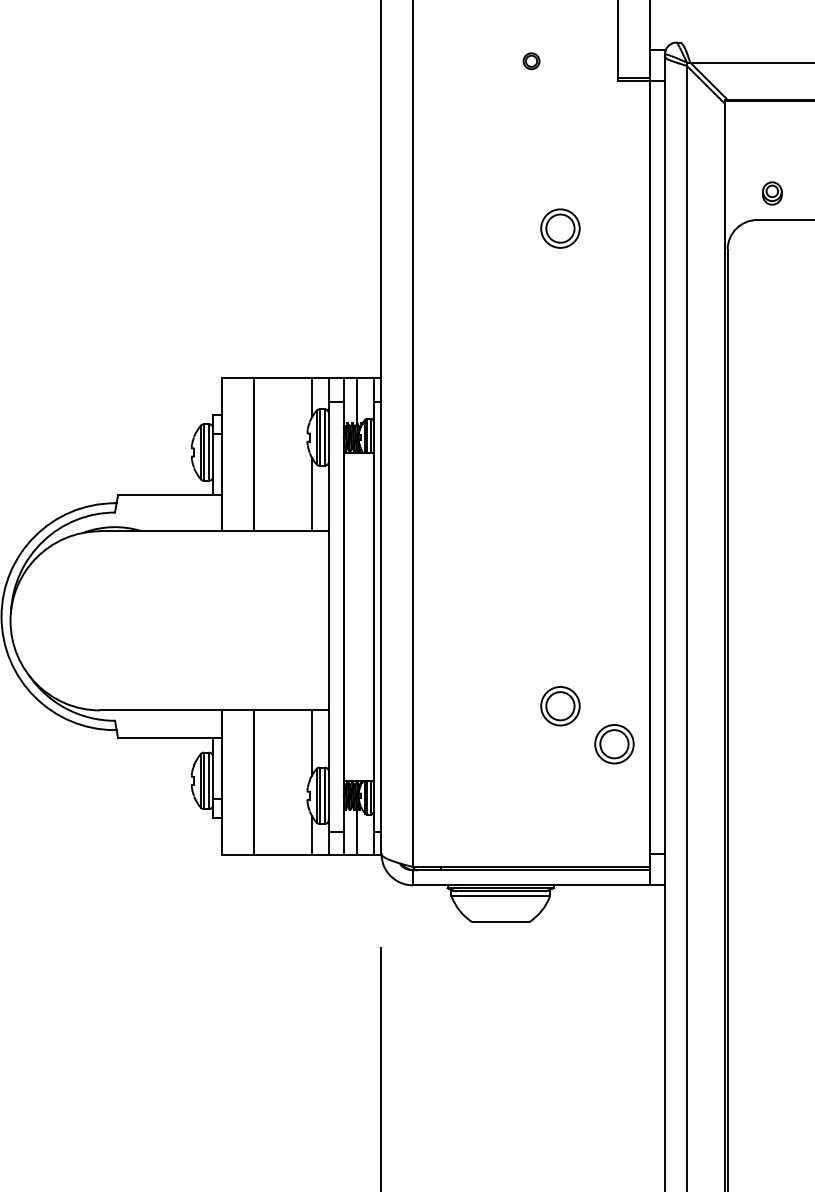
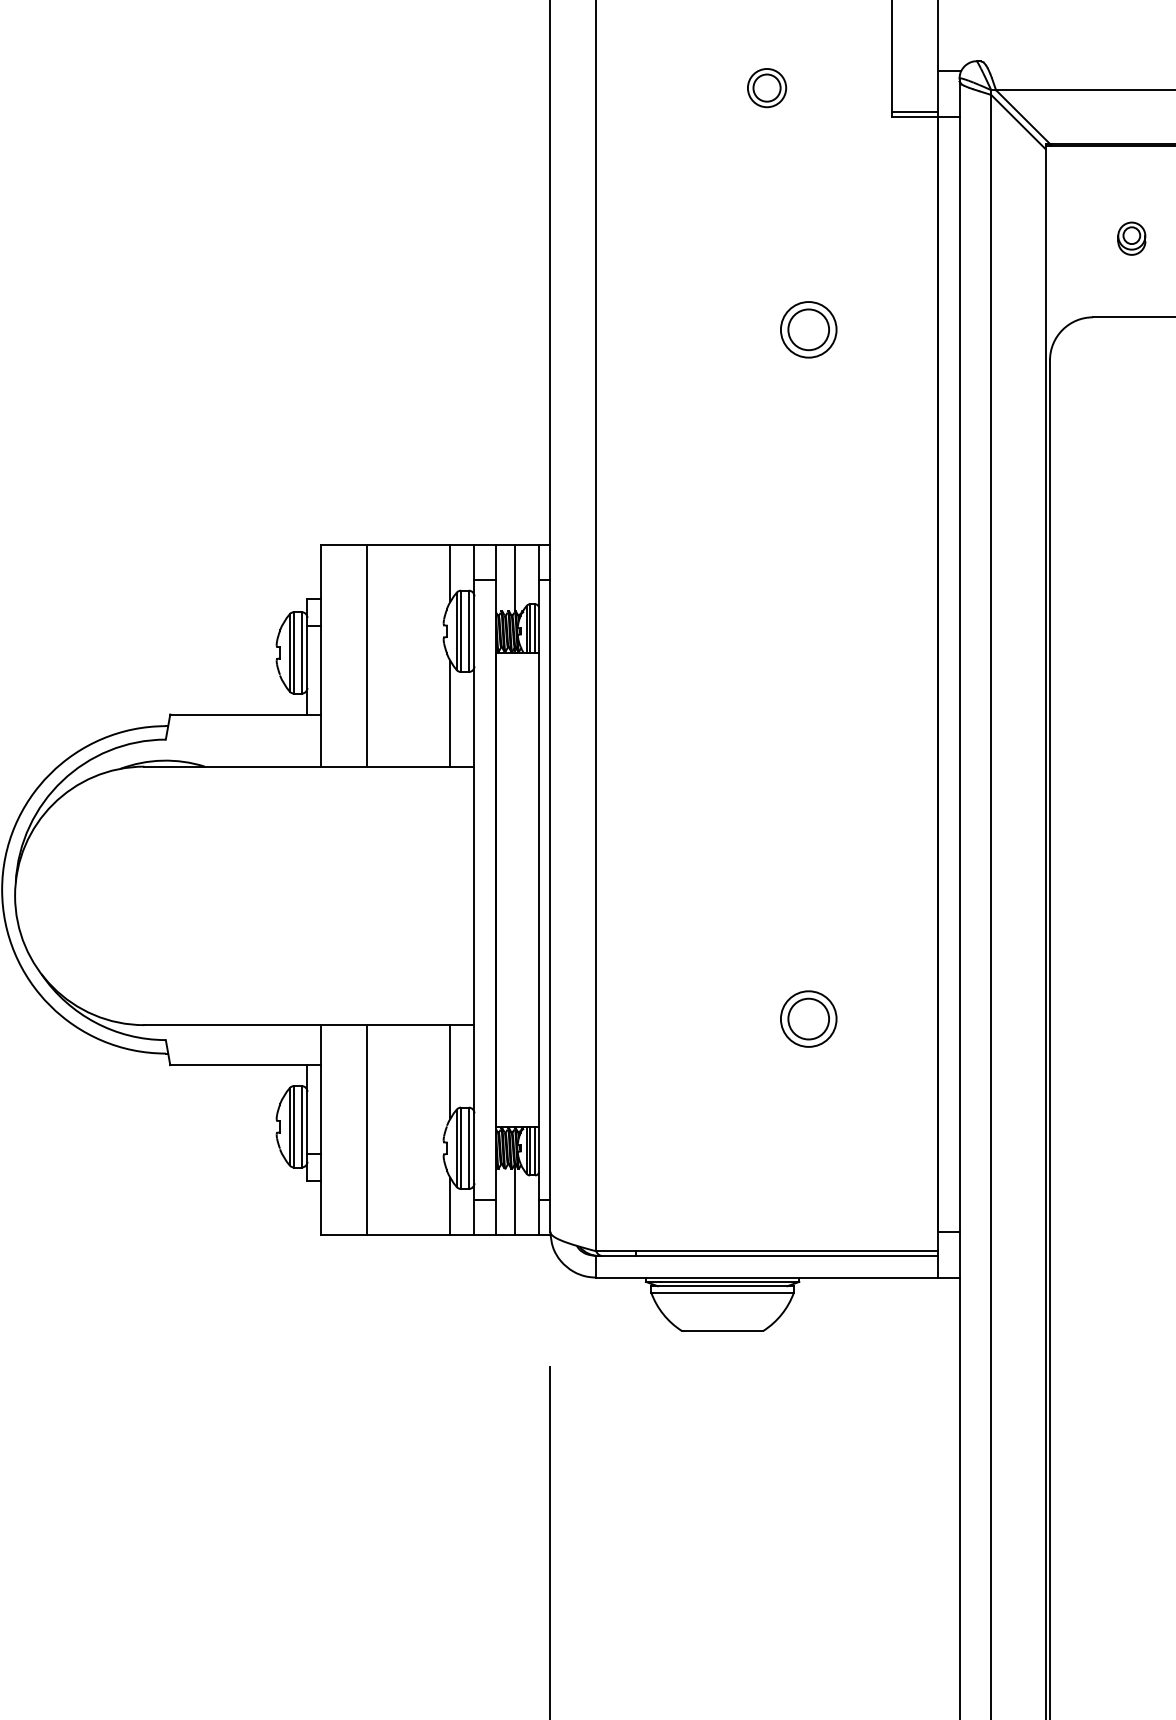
part: (531, 61) -> (766, 88), size x1.67
part: (772, 193) -> (1132, 238), moved
part: (614, 744) -> (886, 1074), removed

